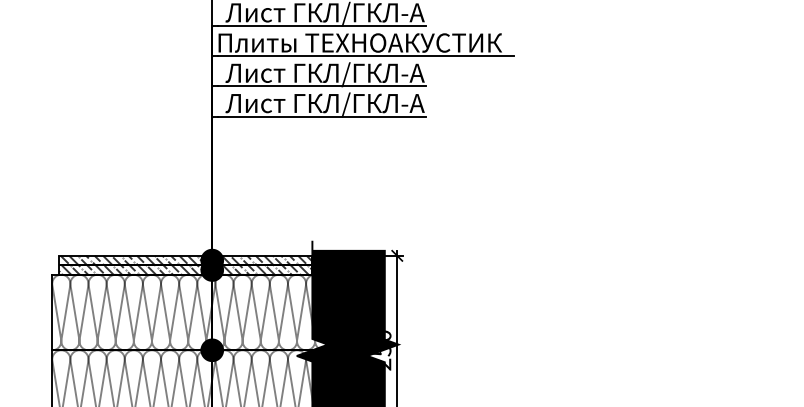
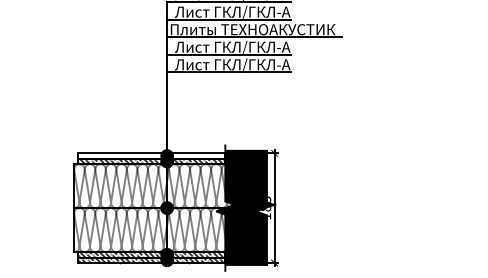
hatch: (187, 259) -> (152, 155), removed
text: (383, 349) -> (266, 207), 250 -> 183

